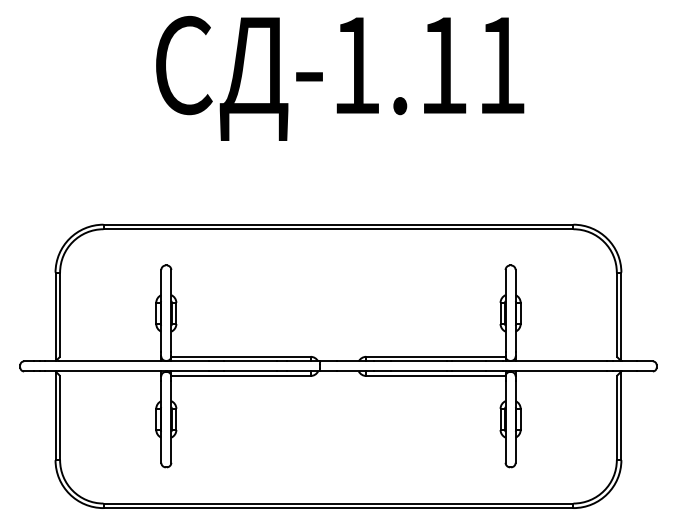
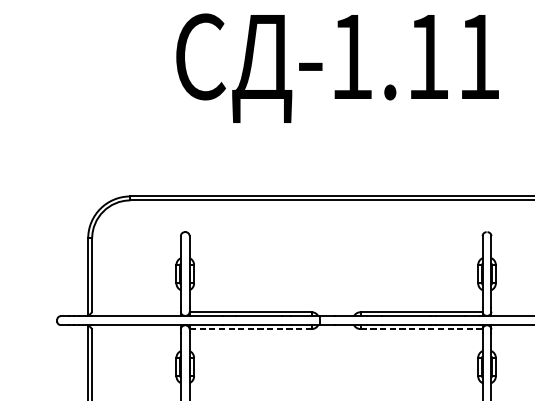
line: (241, 376) -> (251, 329), solid -> dashed
line: (435, 376) -> (421, 329), solid -> dashed

